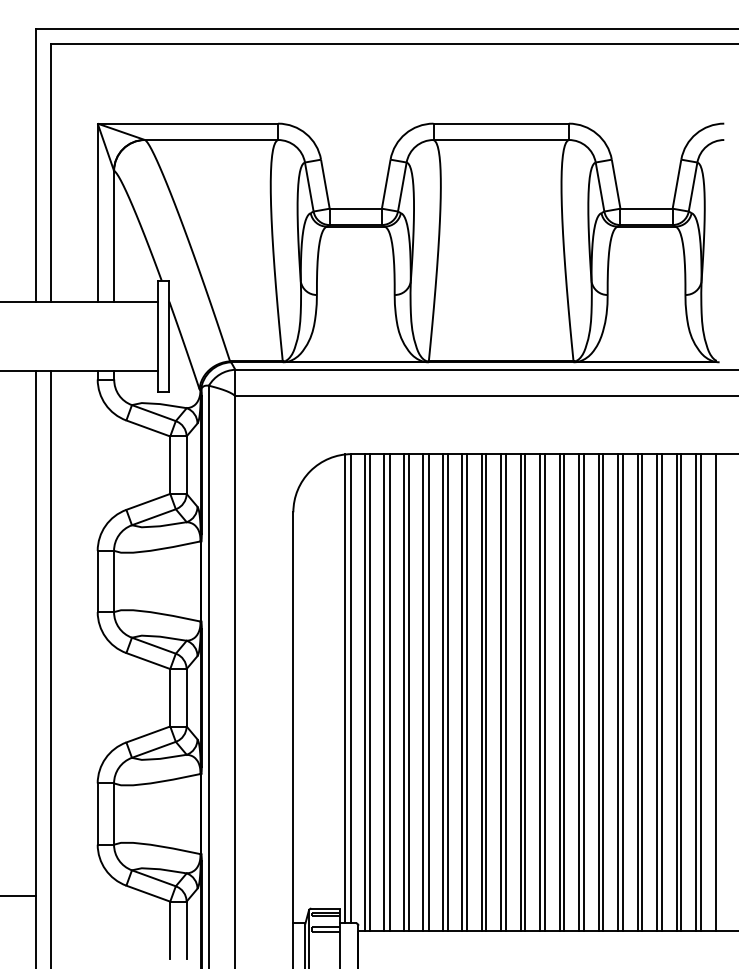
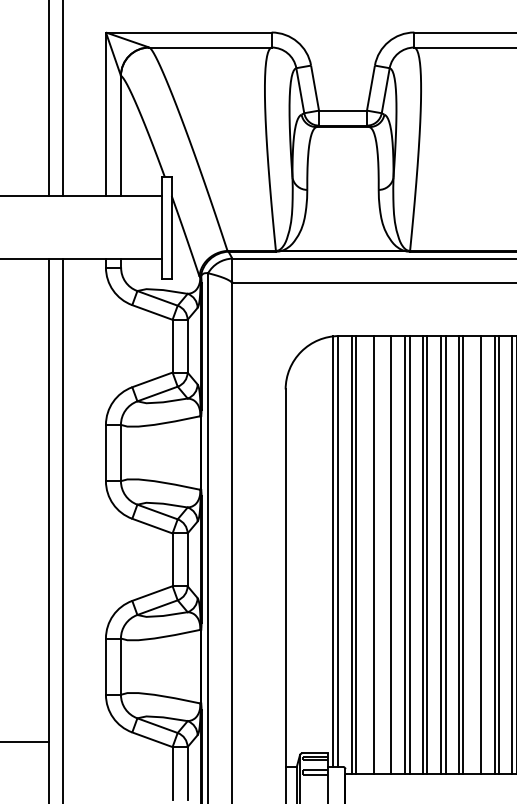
line: (384, 692) -> (369, 554), removed
line: (404, 692) -> (387, 554), removed
line: (500, 692) -> (475, 554), removed

